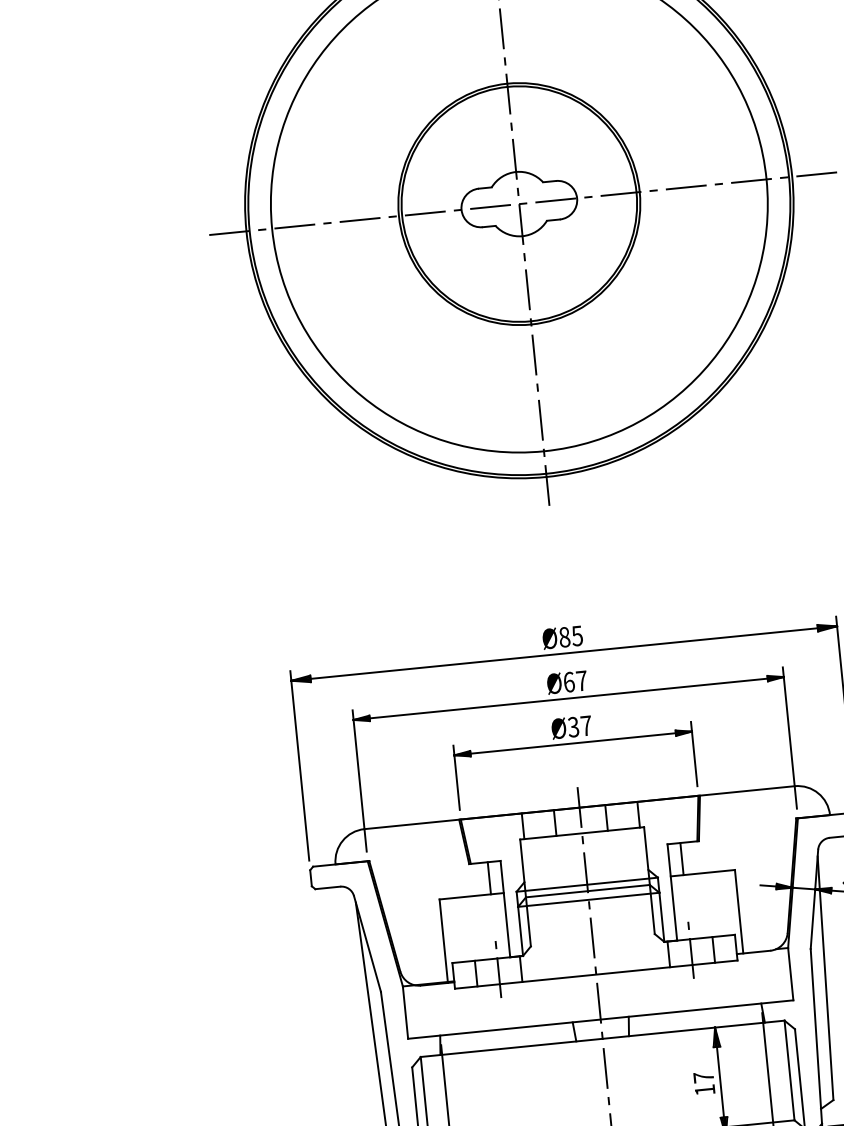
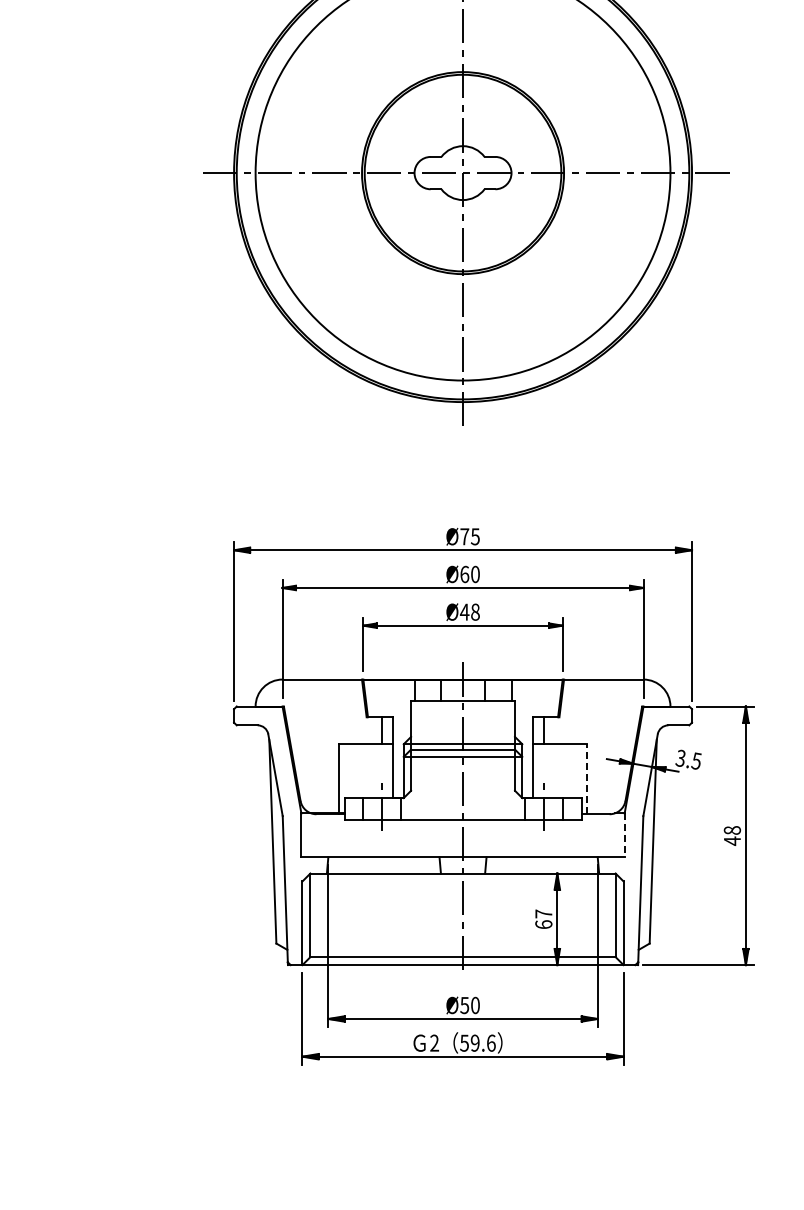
text: (564, 636) -> (464, 536), Ø85 -> Ø75
text: (581, 680) -> (475, 574), Ø67 -> Ø60
text: (579, 725) -> (469, 611), Ø37 -> Ø48
line: (738, 910) -> (586, 778), solid -> dashed
line: (790, 974) -> (624, 835), solid -> dashed
text: (704, 1090) -> (543, 924), 17 -> 67

